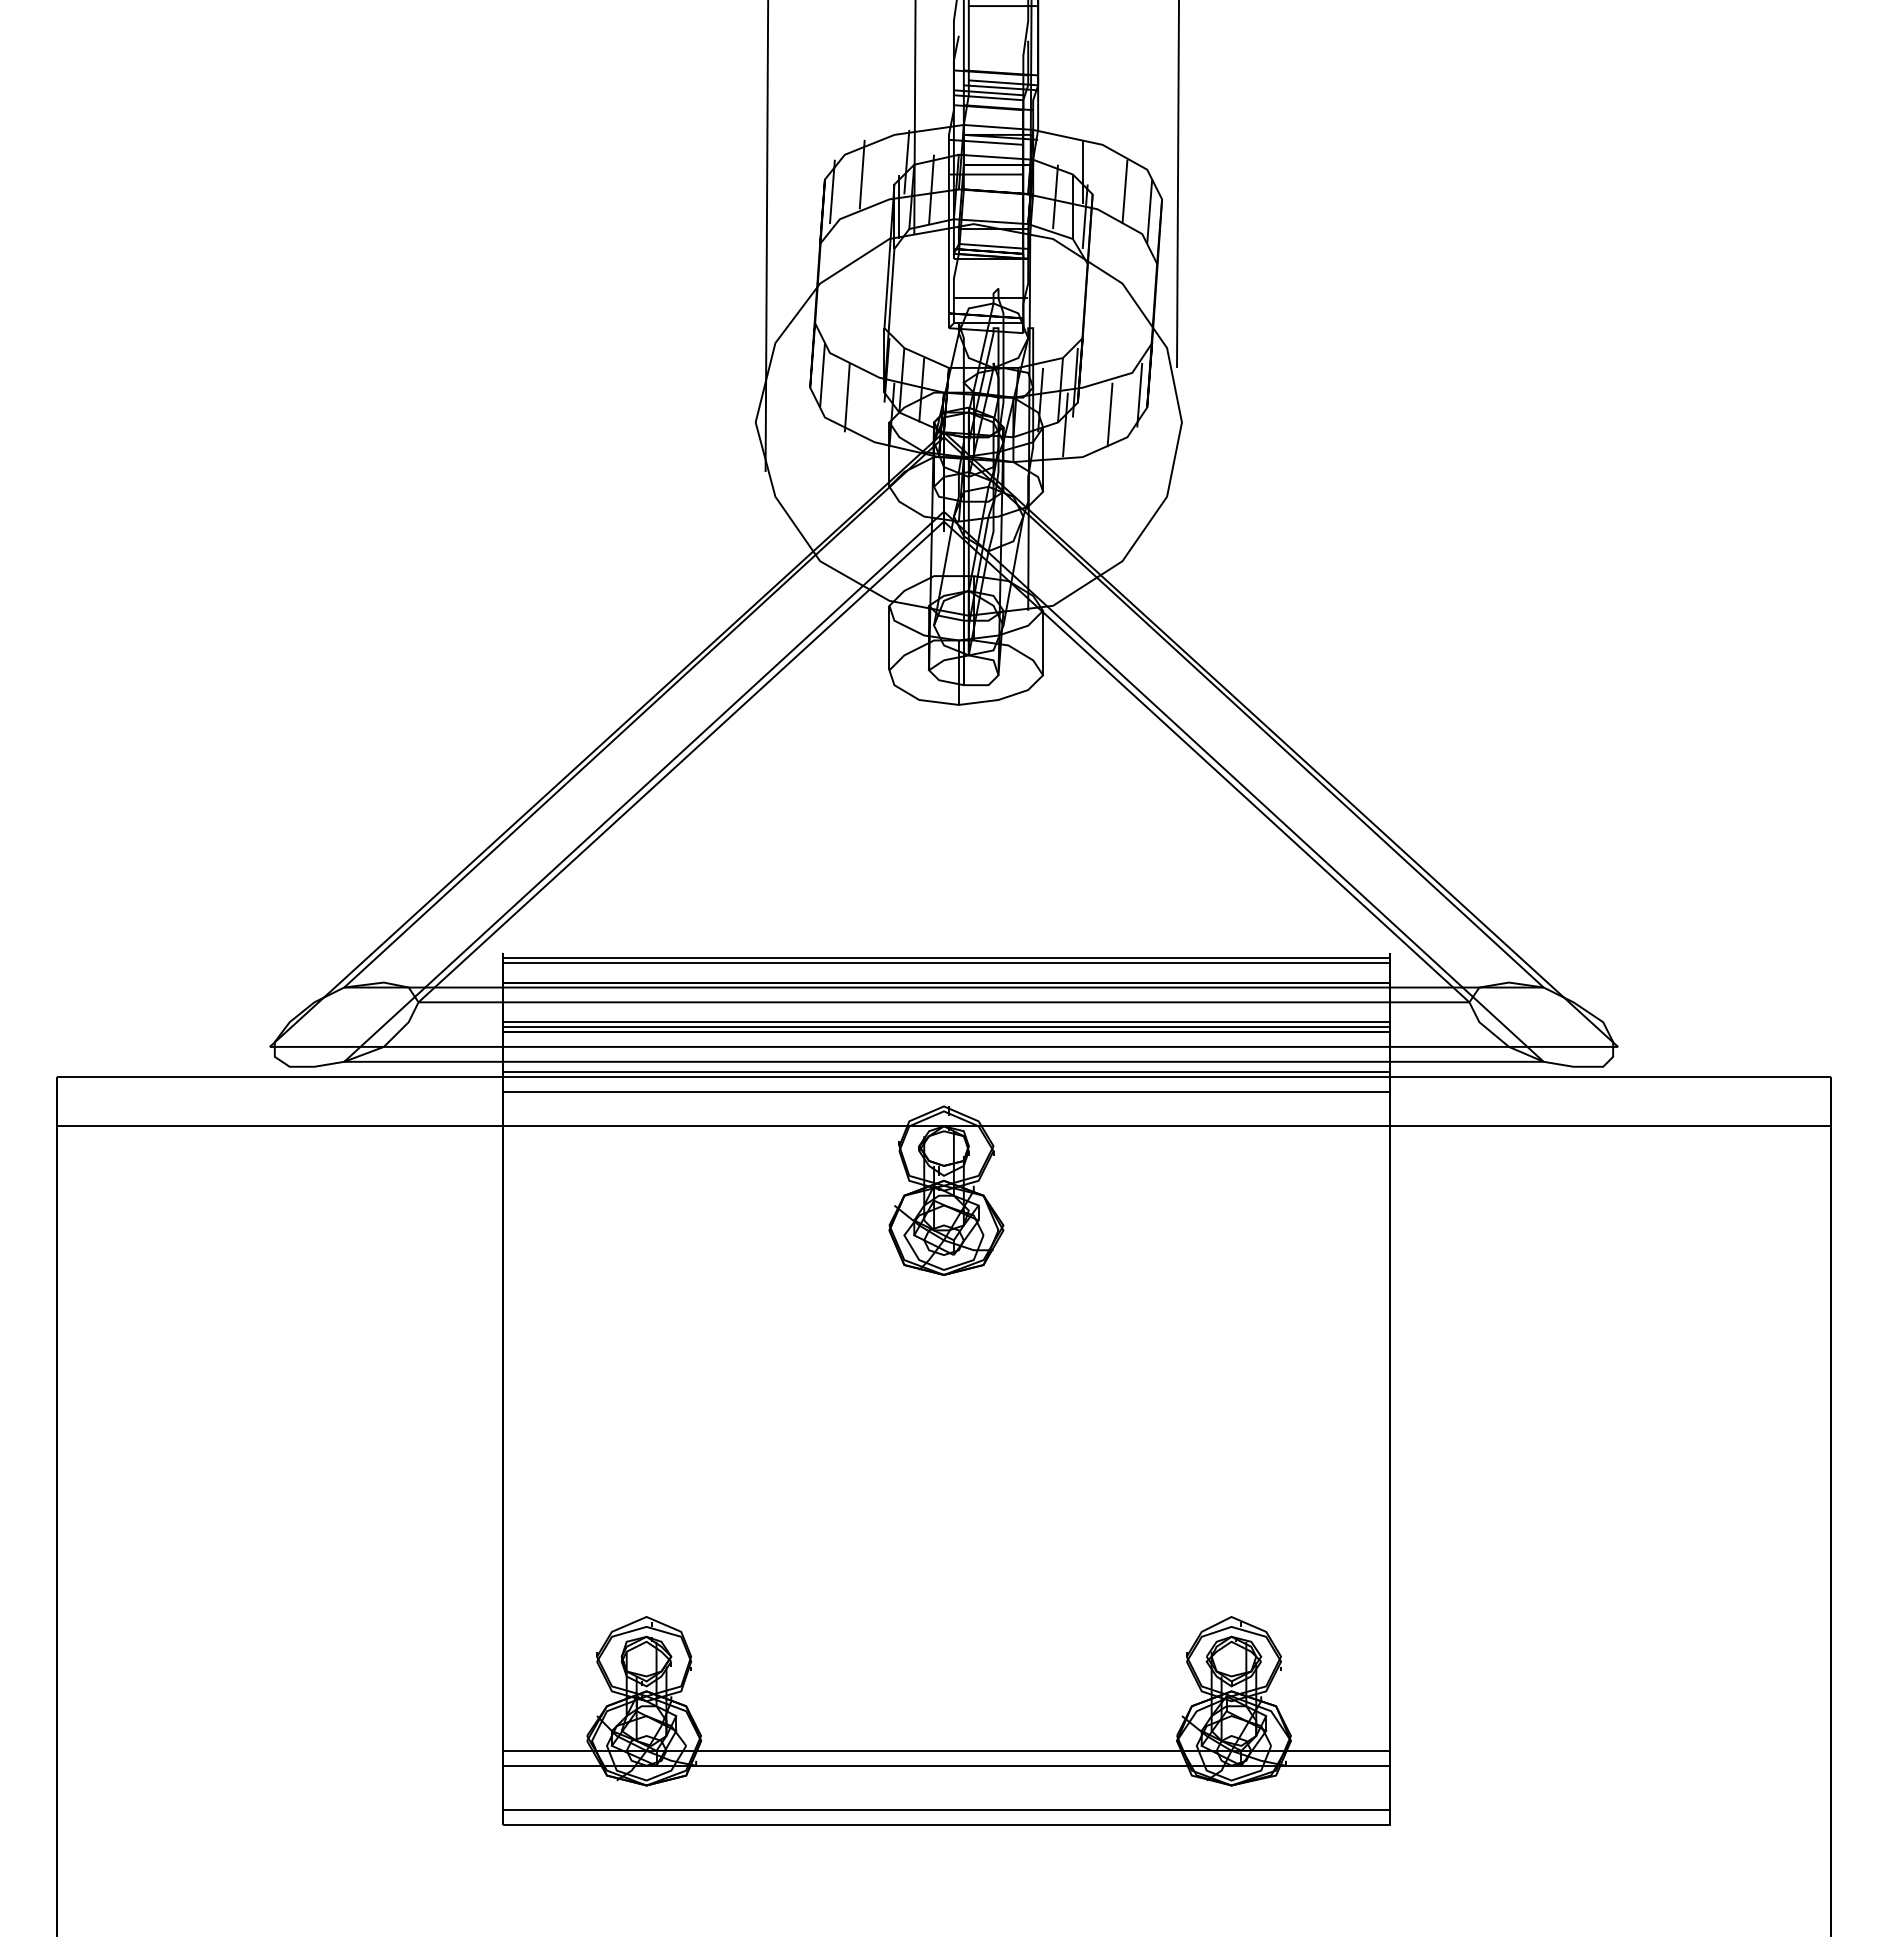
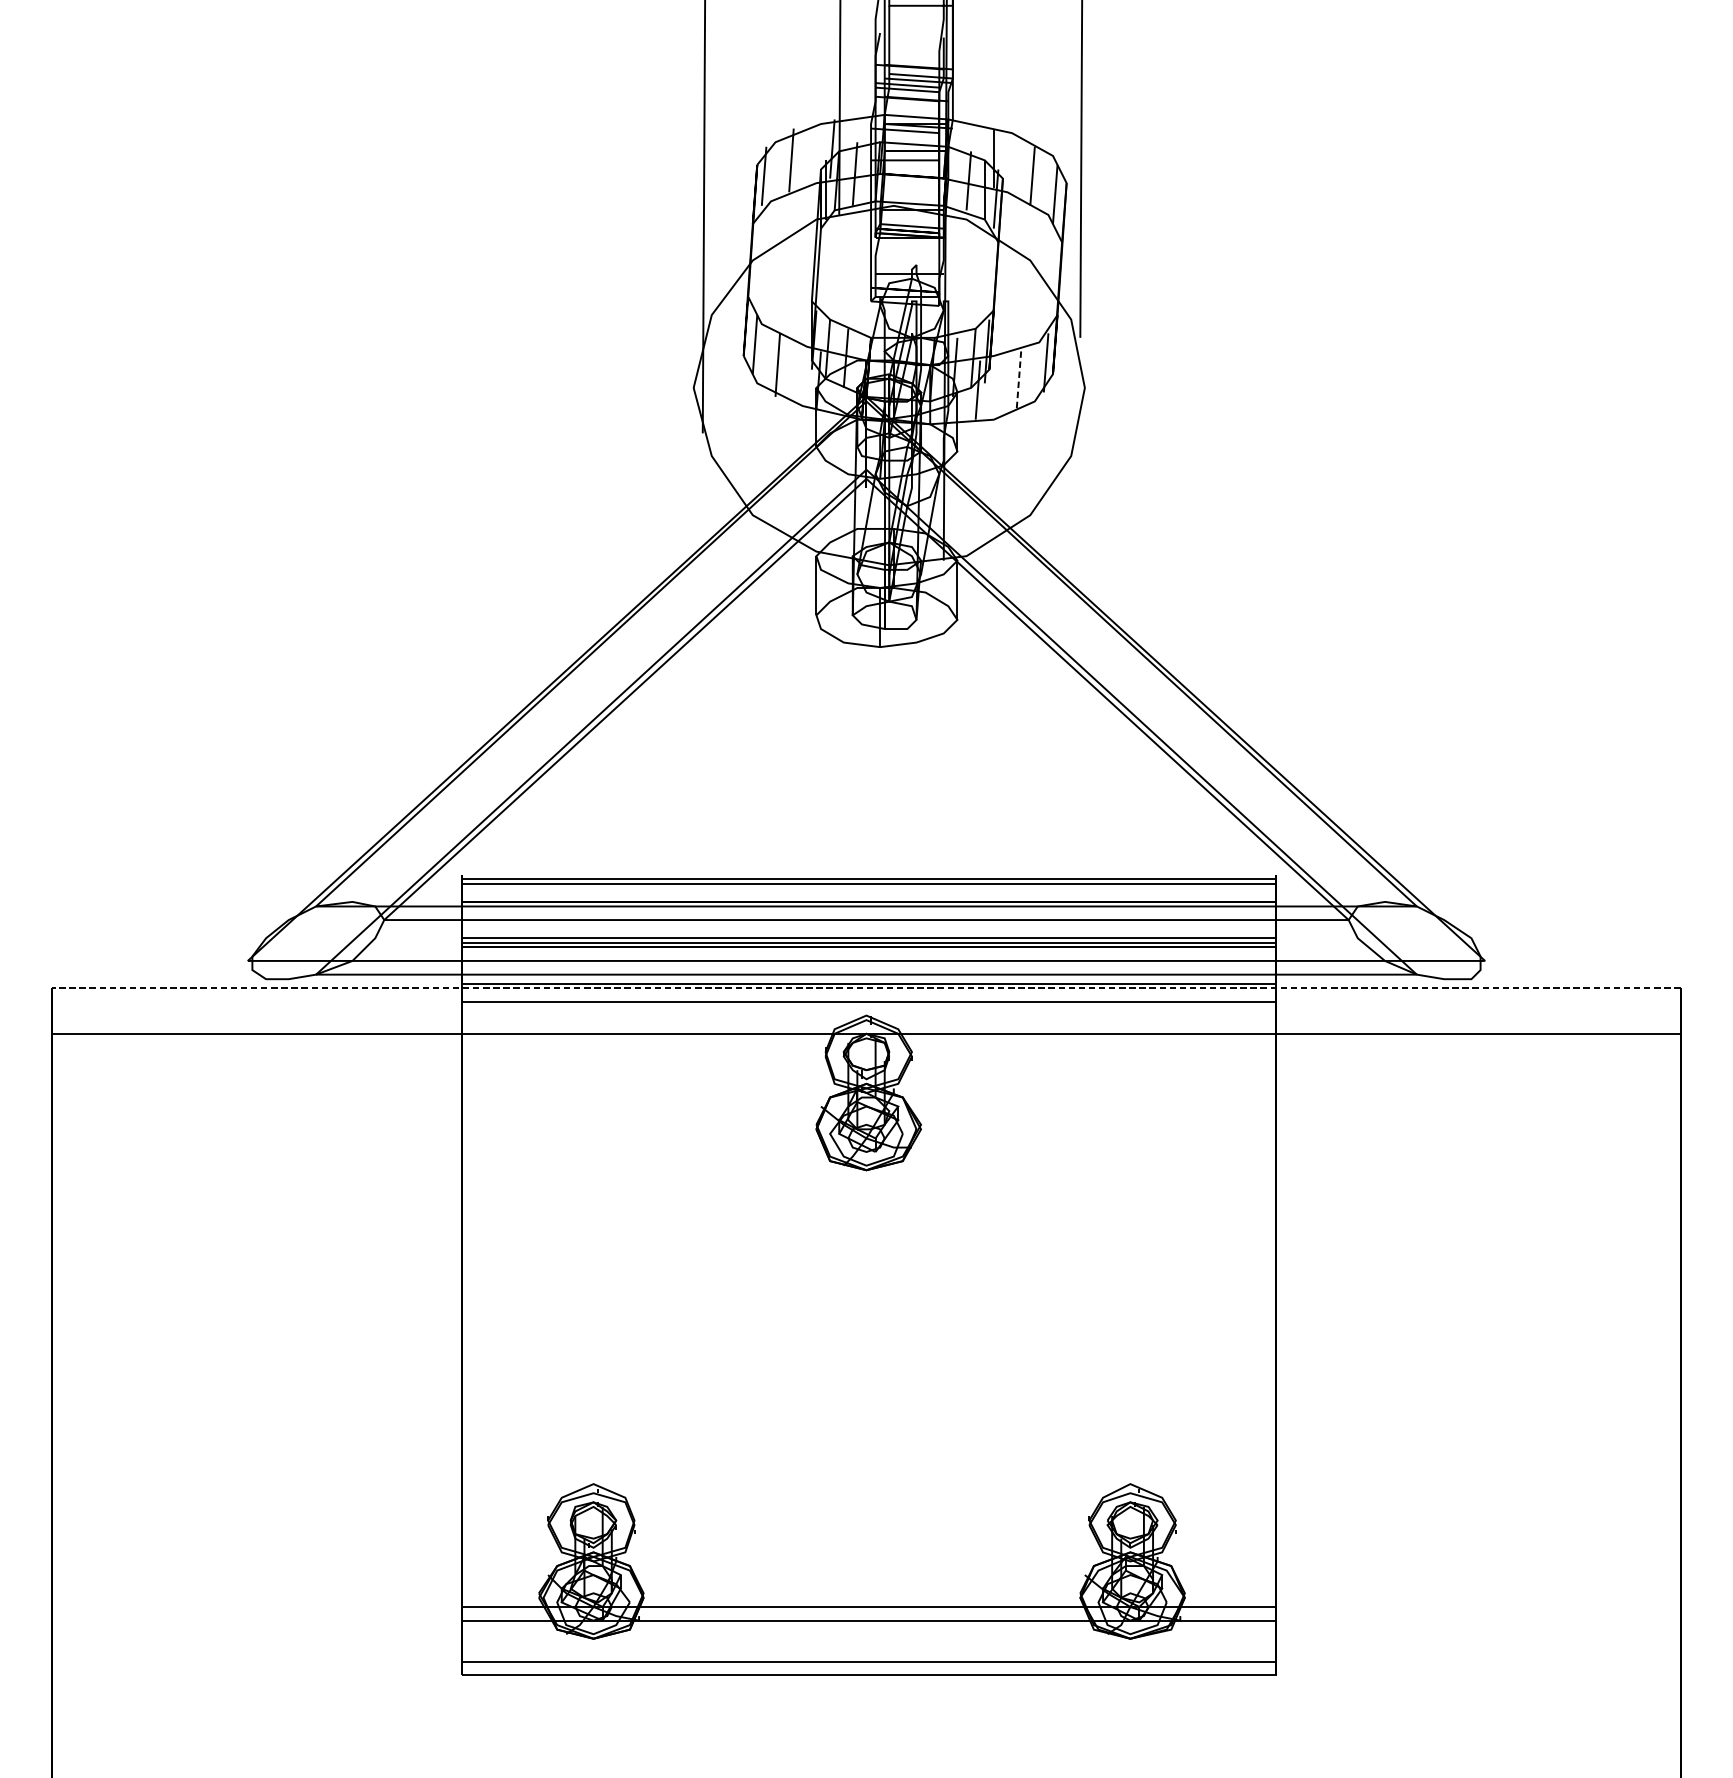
line: (1110, 415) -> (1019, 381), solid -> dashed
line: (943, 1076) -> (866, 988), solid -> dashed

